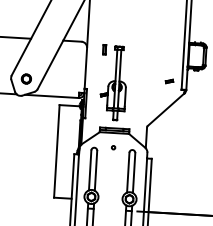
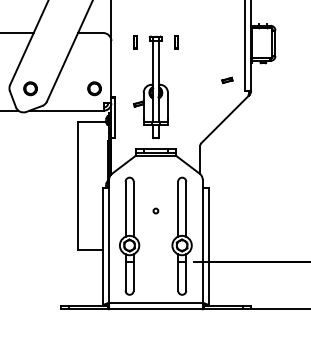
part: (134, 51) -> (176, 42), added
part: (72, 81) -> (94, 88), added
circle: (113, 147) -> (155, 210), moved

